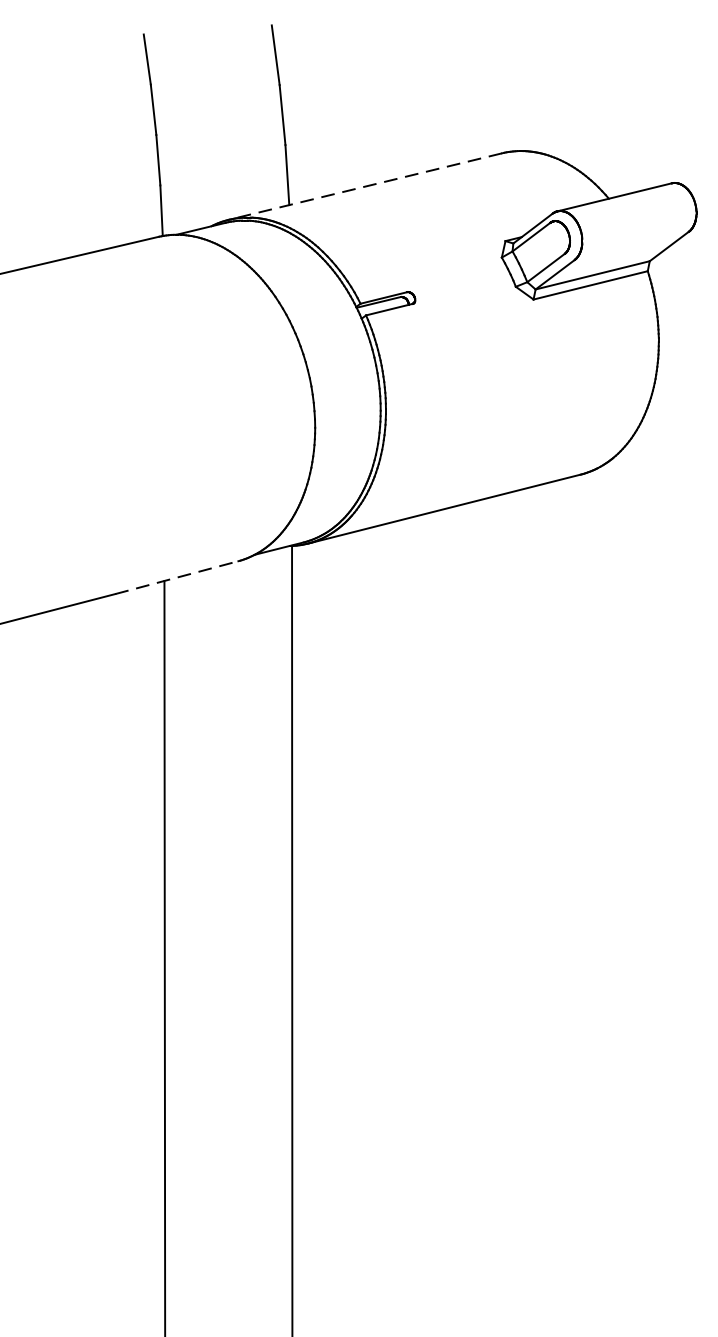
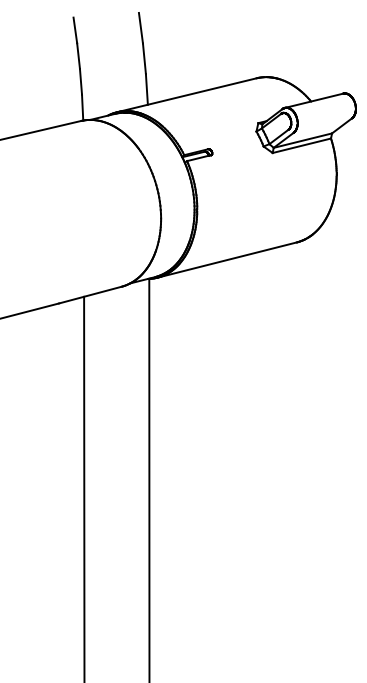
line: (364, 186) -> (186, 95), dashed -> solid
line: (176, 578) -> (90, 295), dashed -> solid

